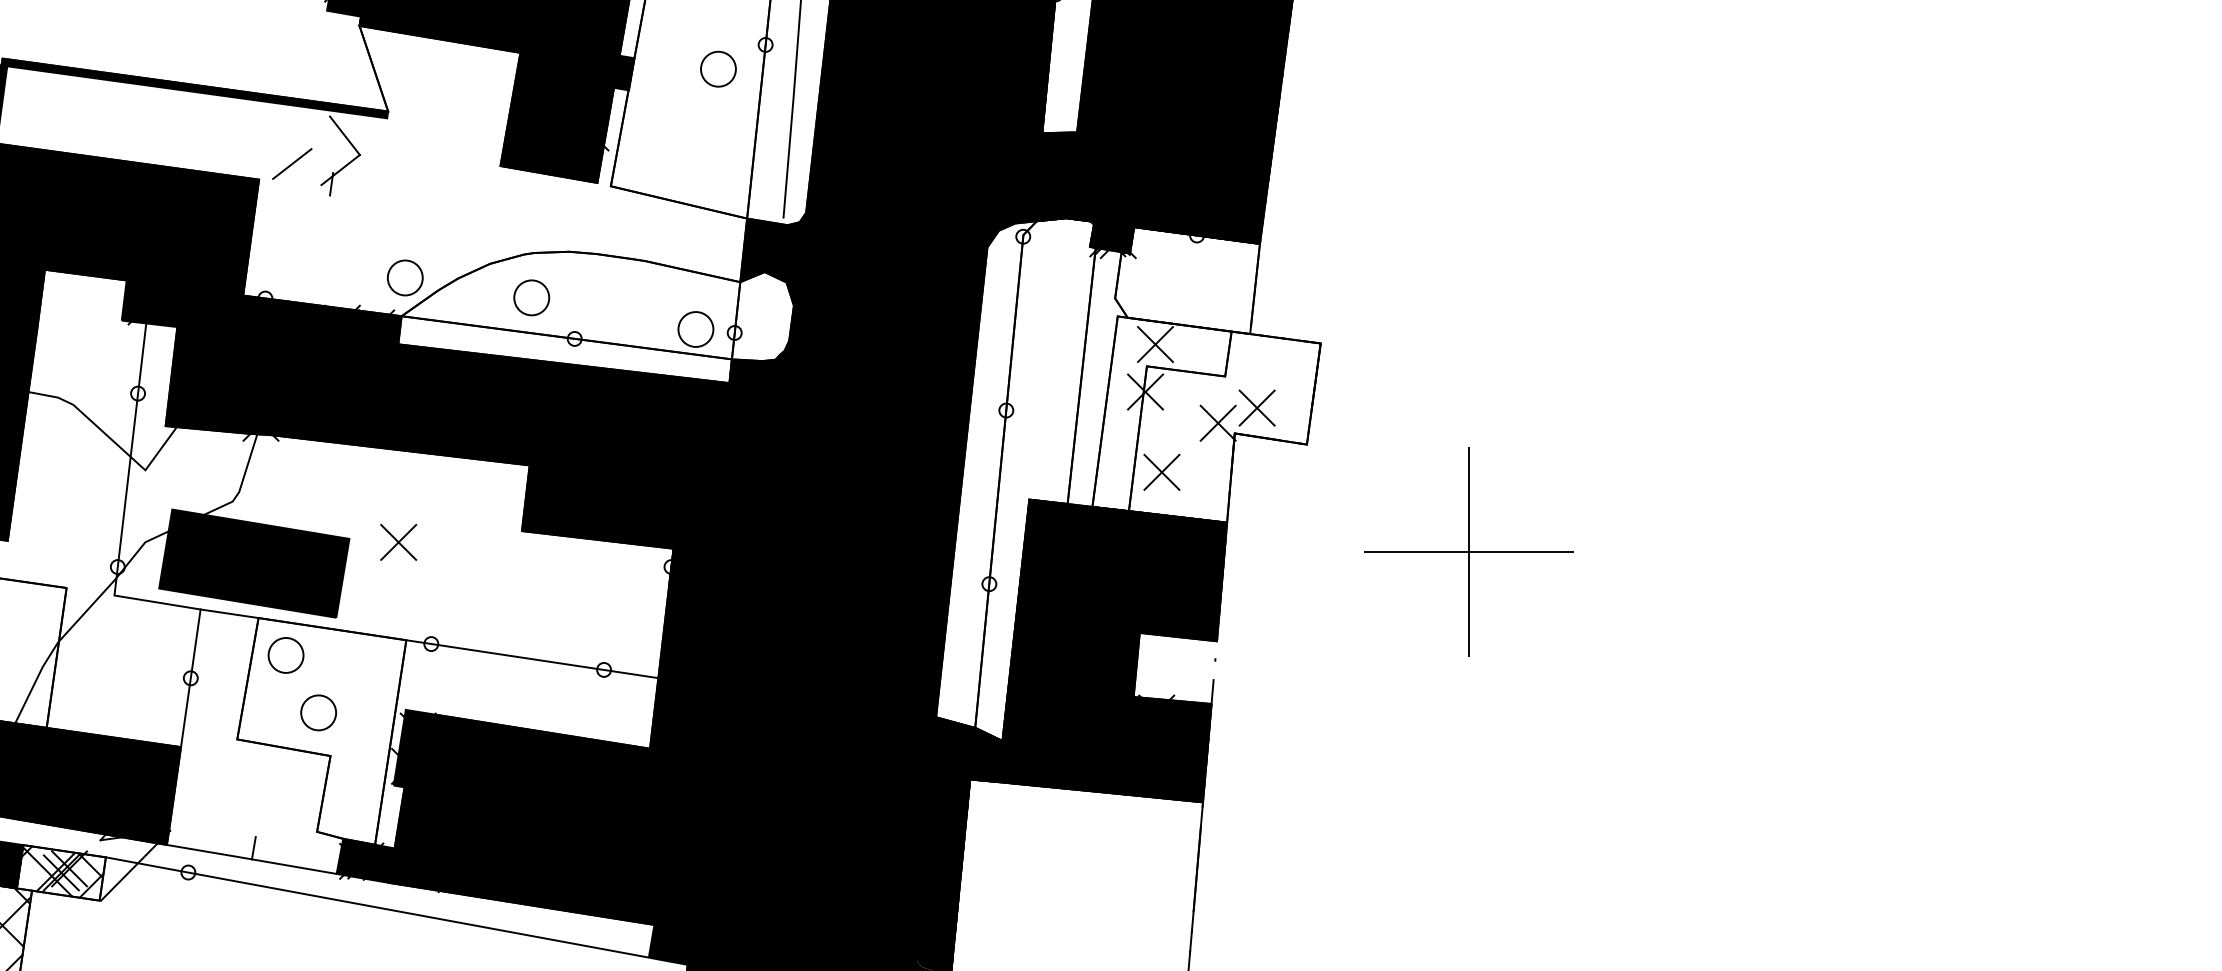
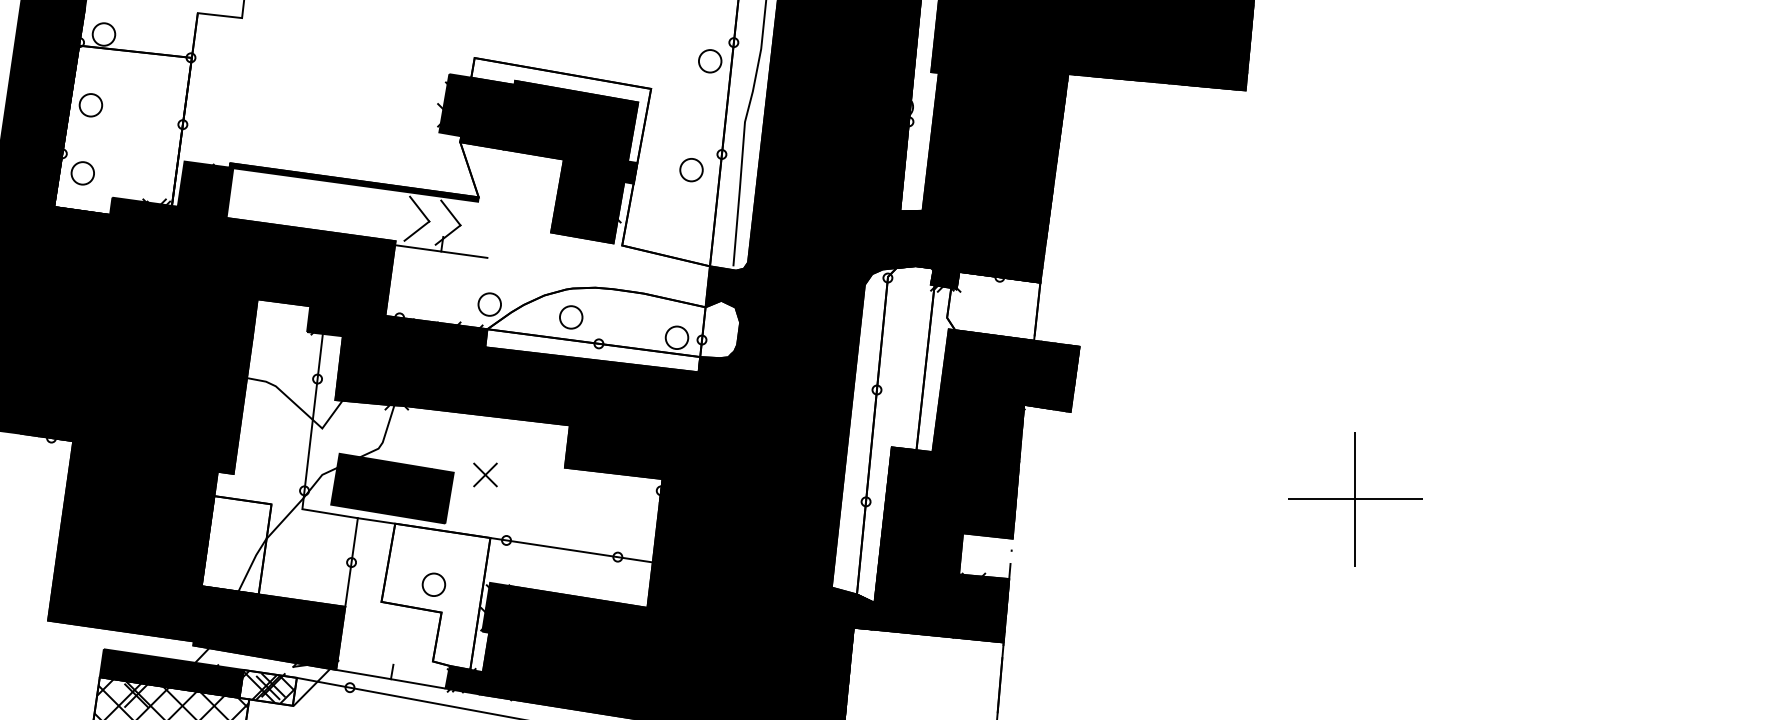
line: (296, 128) -> (419, 208), added
line: (330, 195) -> (441, 251), added
fill: (1205, 419) -> (1005, 395), added
part: (1469, 552) -> (1355, 499), moved
circle: (285, 654) -> (412, 547), removed

